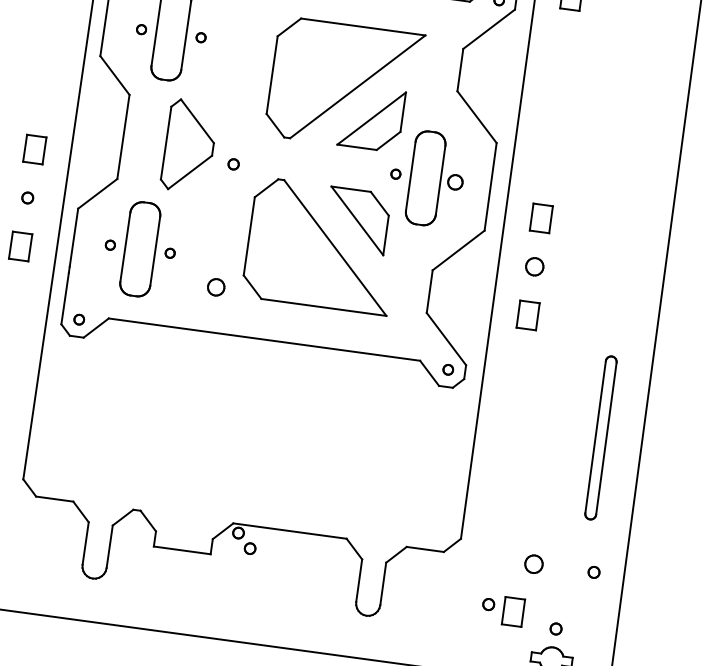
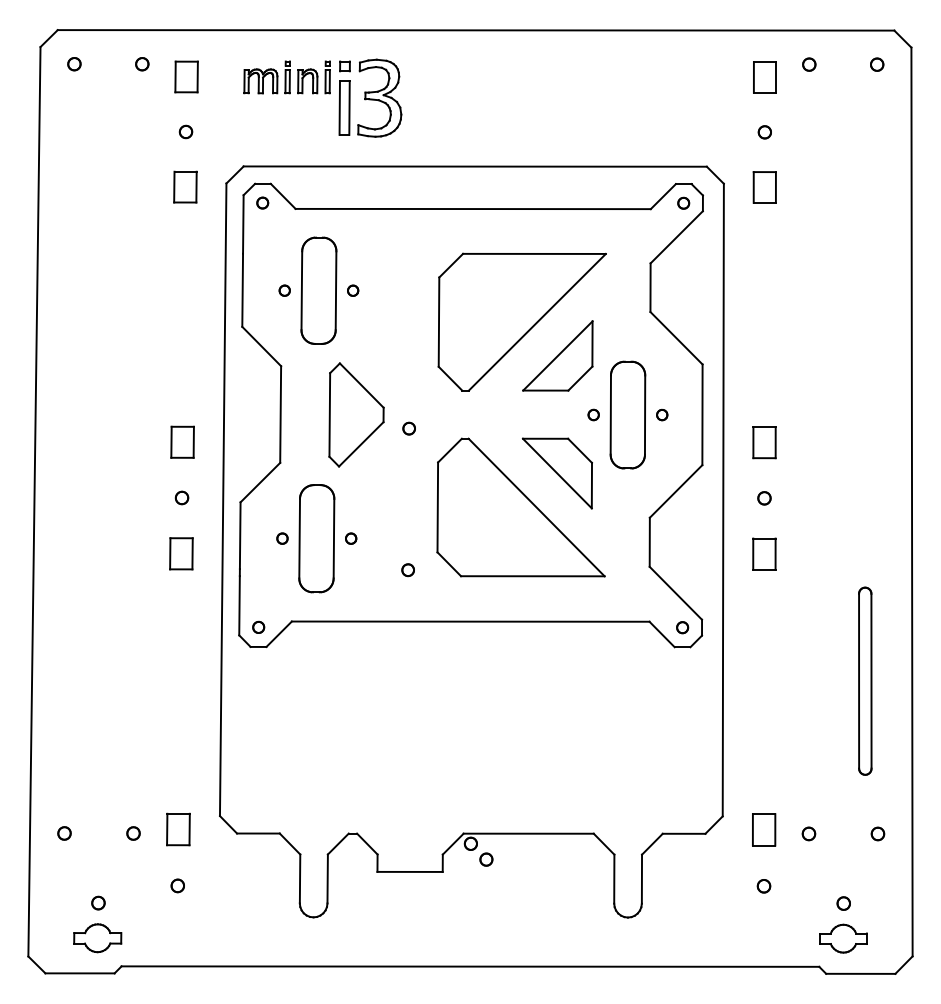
part: (455, 181) -> (662, 414), size x0.62
part: (534, 267) -> (764, 498), size x0.62
part: (215, 287) -> (407, 570), size x0.62
part: (533, 563) -> (808, 833), size x0.62
part: (513, 611) -> (764, 829), moved

